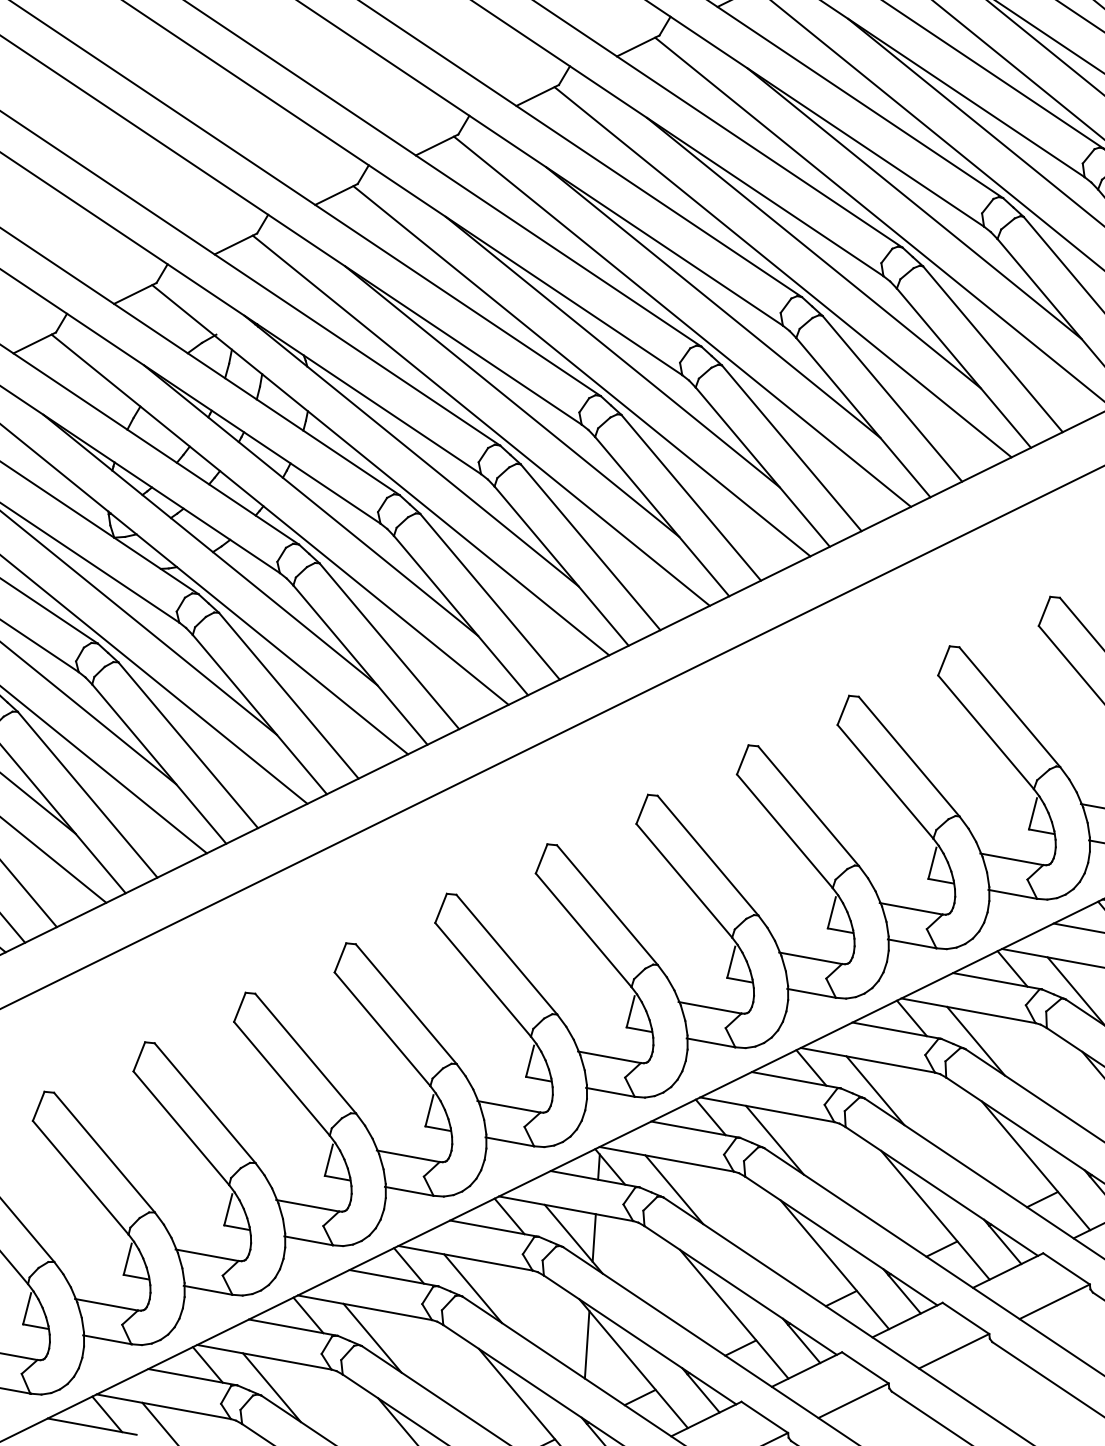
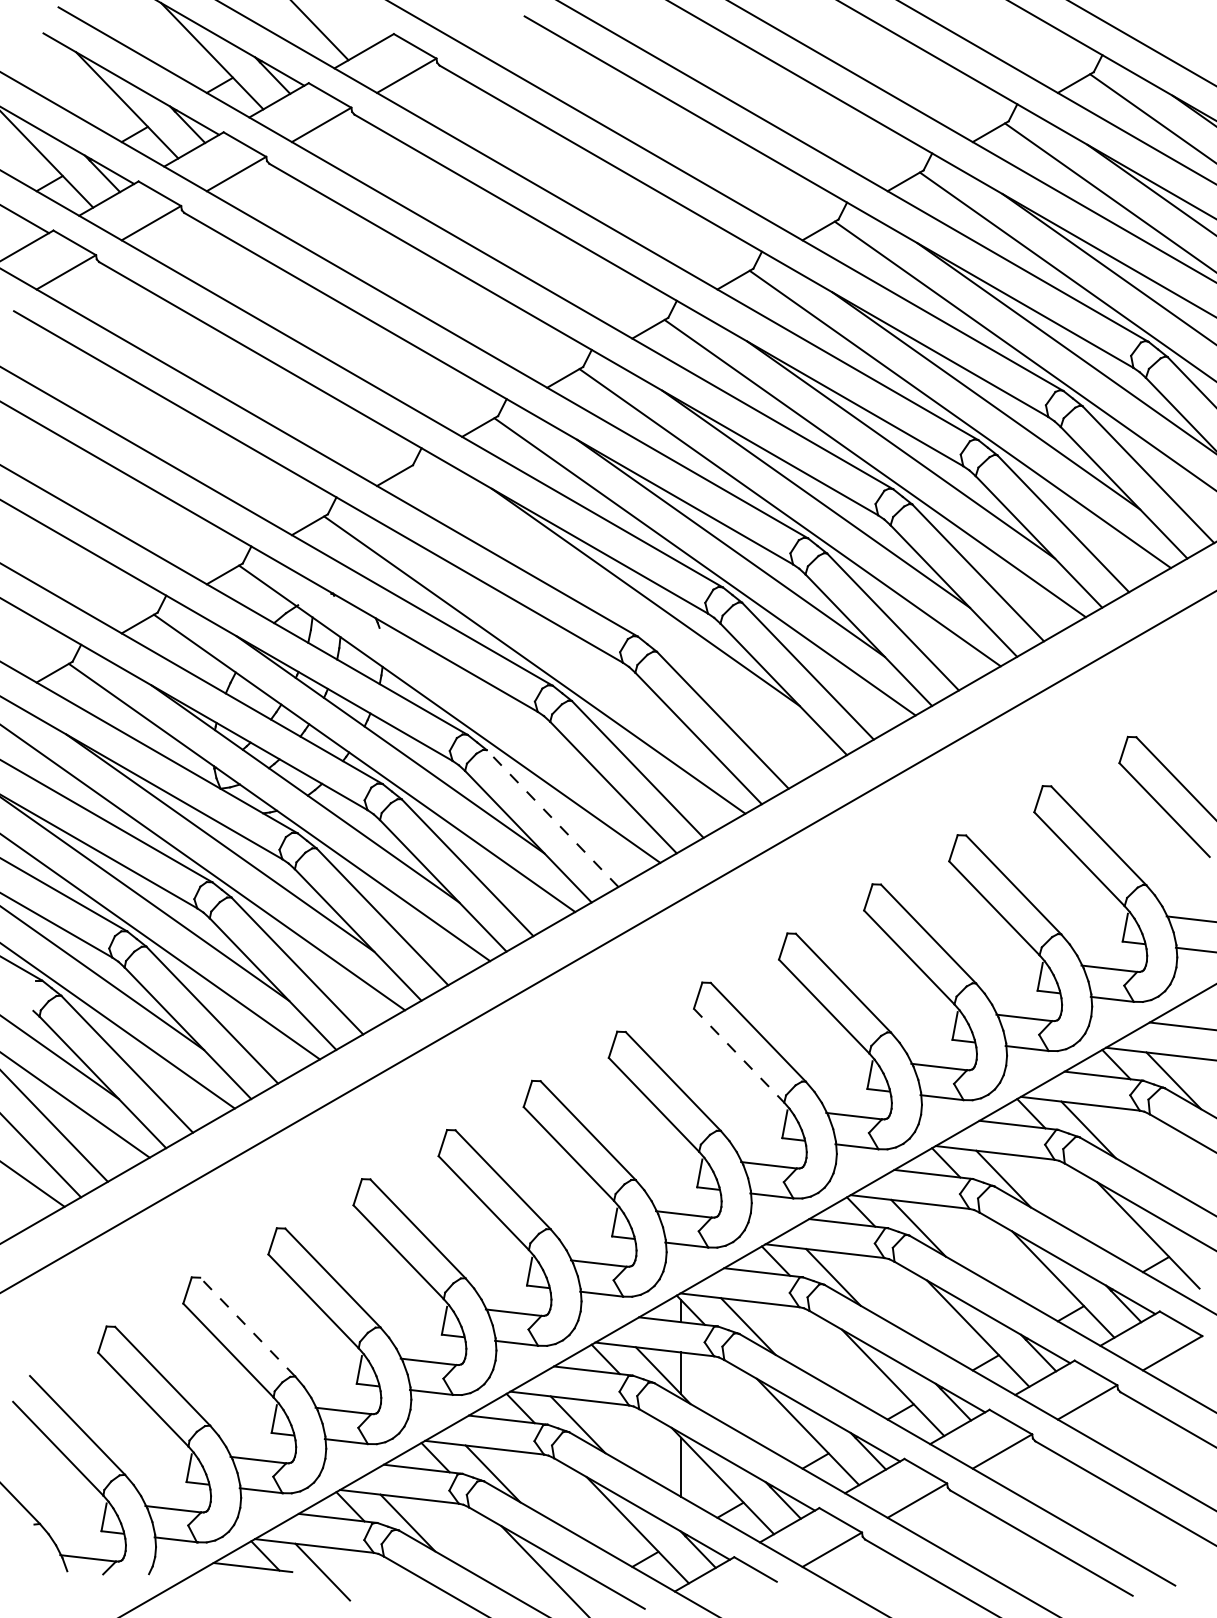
line: (581, 370) -> (619, 615), removed
line: (511, 401) -> (560, 646), removed
line: (411, 450) -> (475, 695), removed
line: (489, 596) -> (552, 818), solid -> dashed
line: (684, 881) -> (739, 1056), solid -> dashed
line: (104, 1153) -> (247, 1327), solid -> dashed

